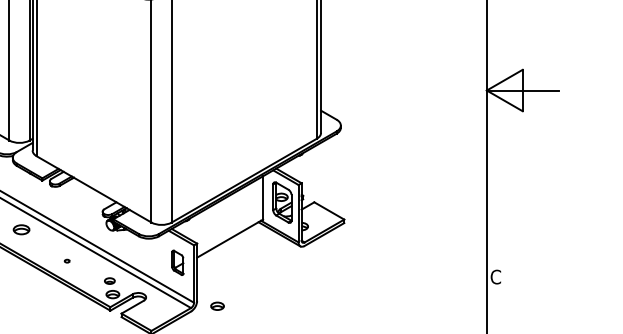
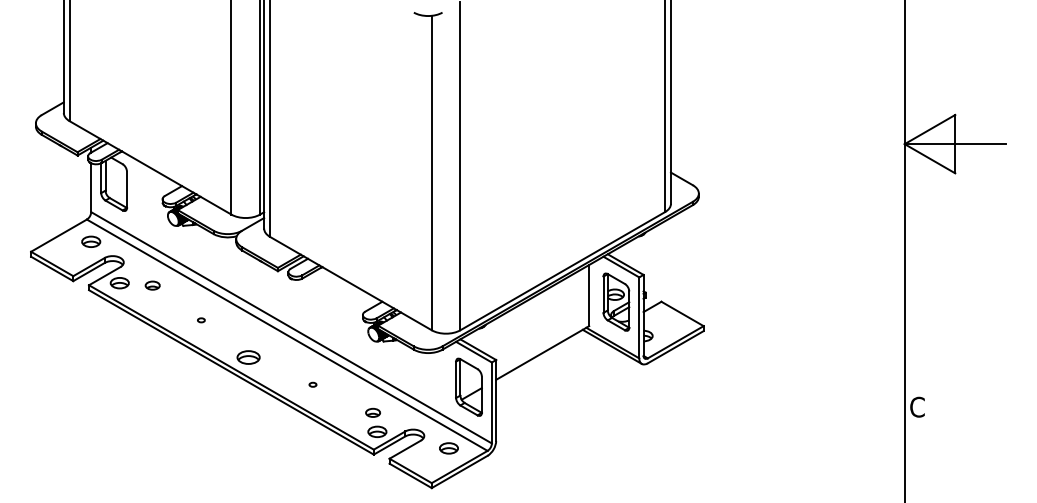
part: (21, 229) -> (248, 357), moved
part: (177, 262) -> (468, 386), size x1.67
part: (217, 306) -> (448, 448), moved

